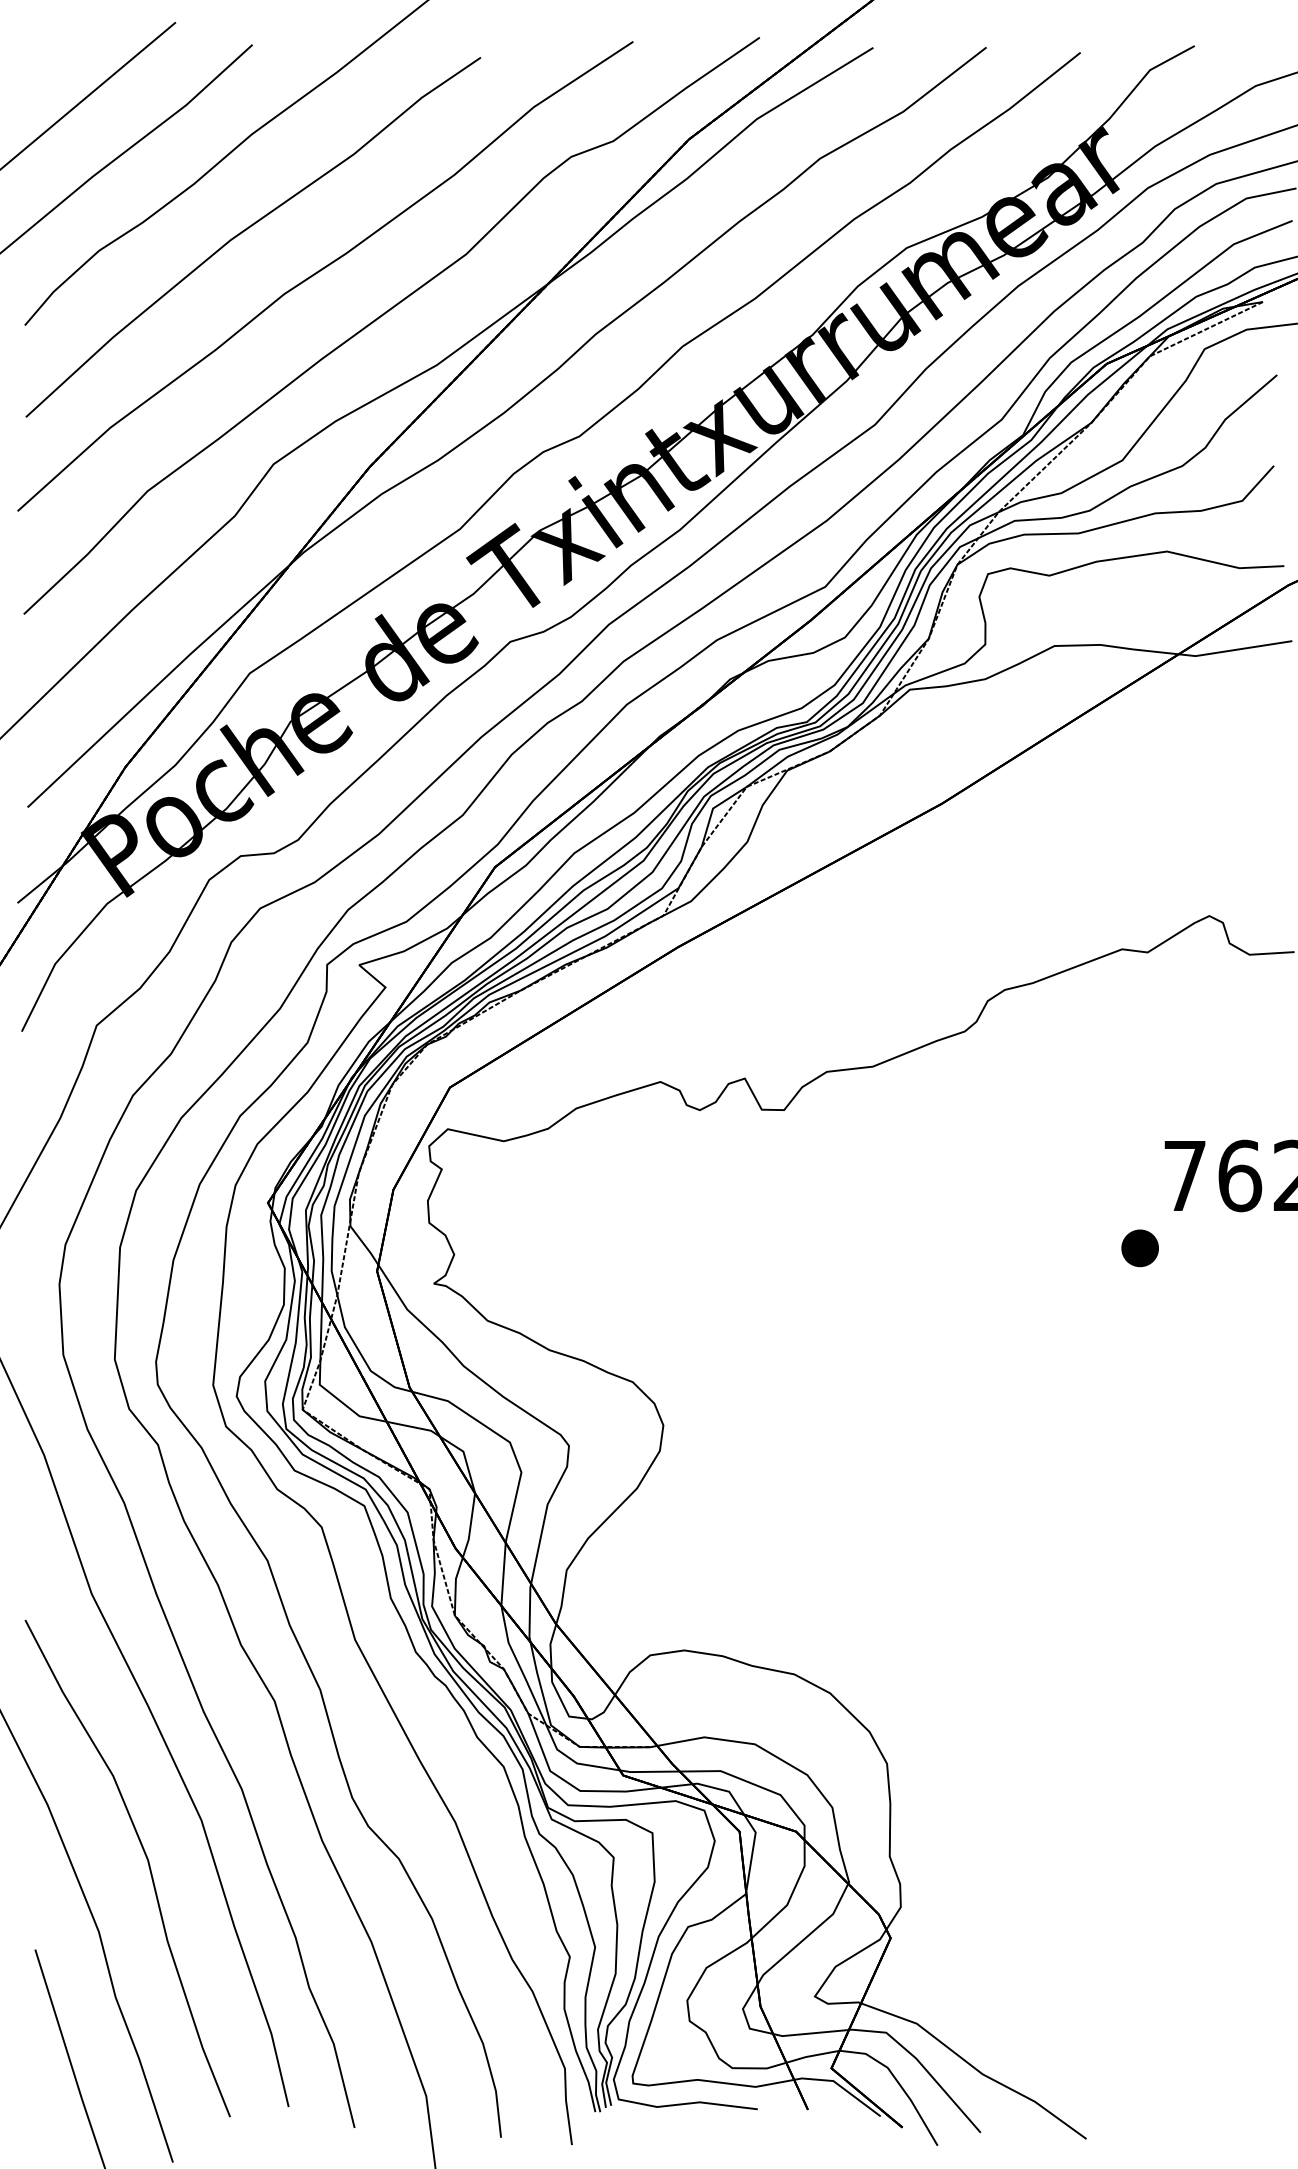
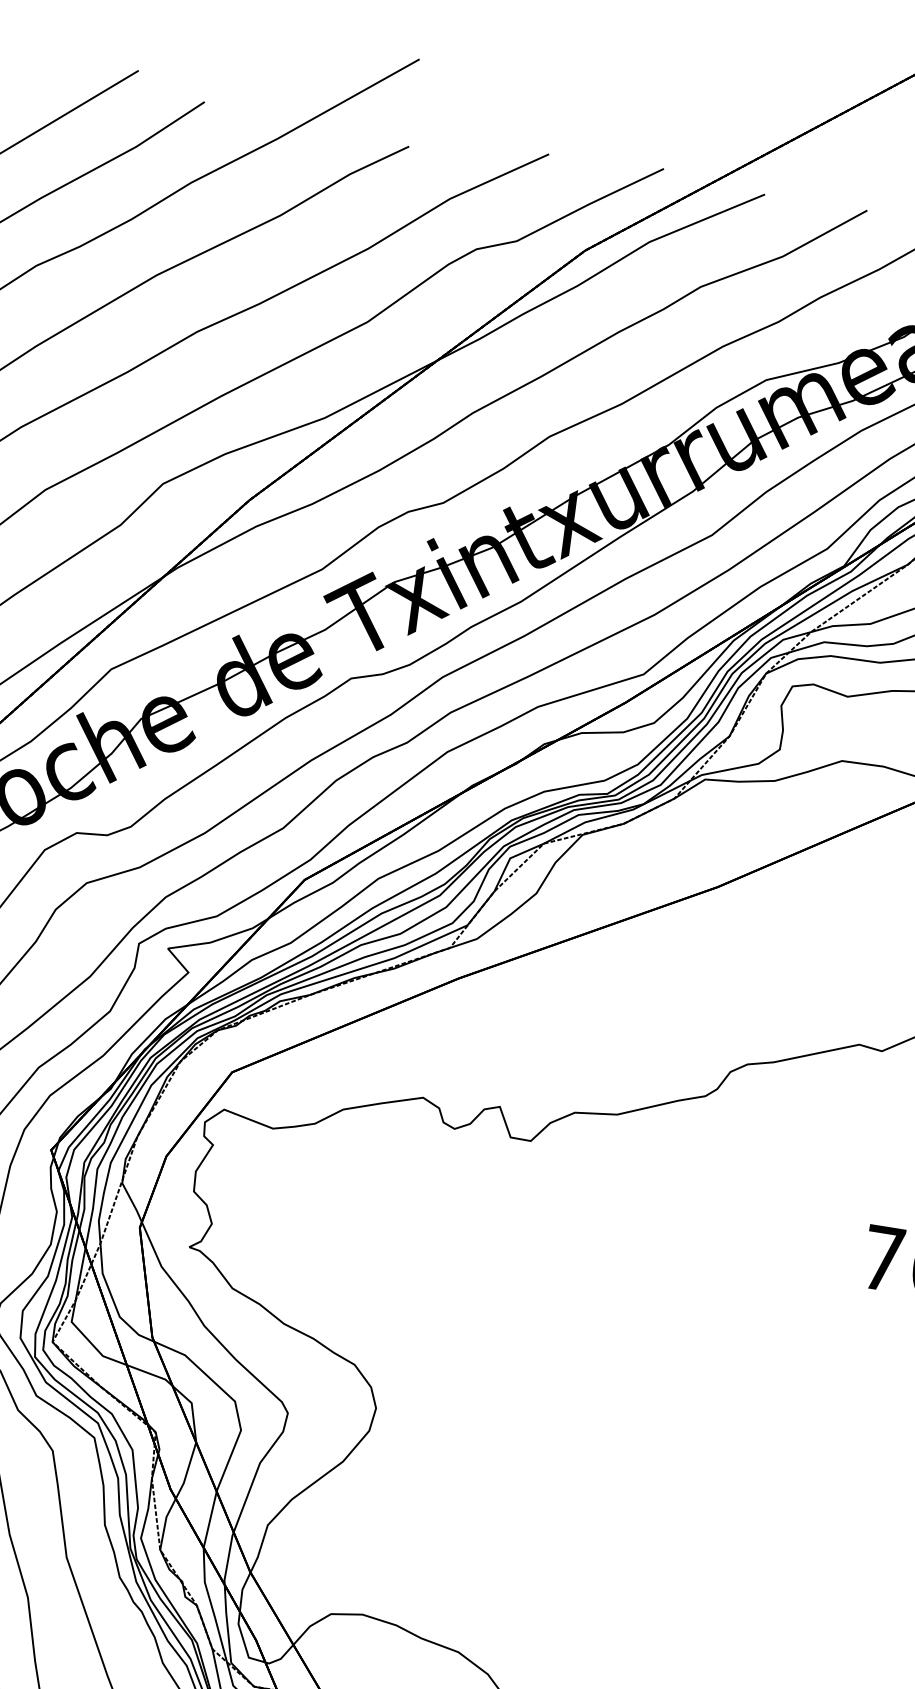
part: (1139, 1248) -> (831, 1317), removed

